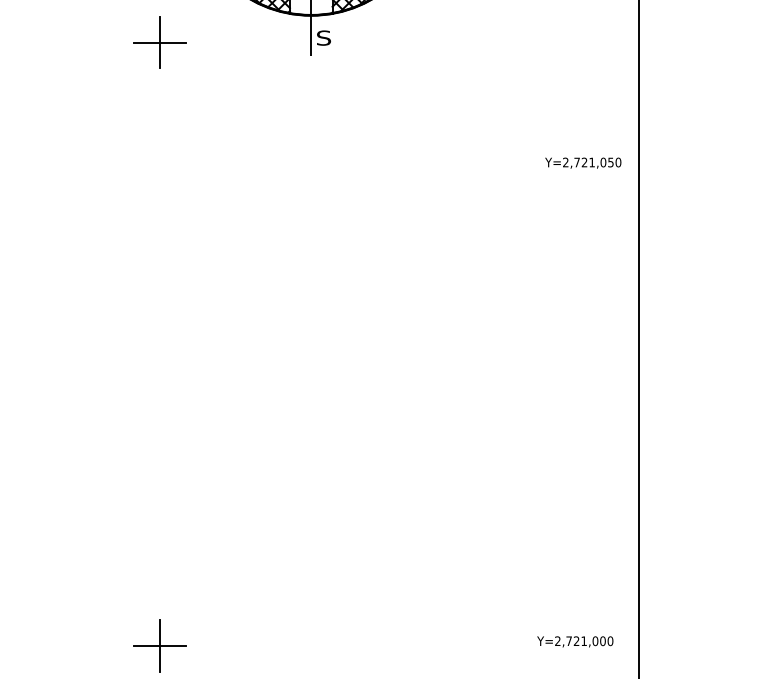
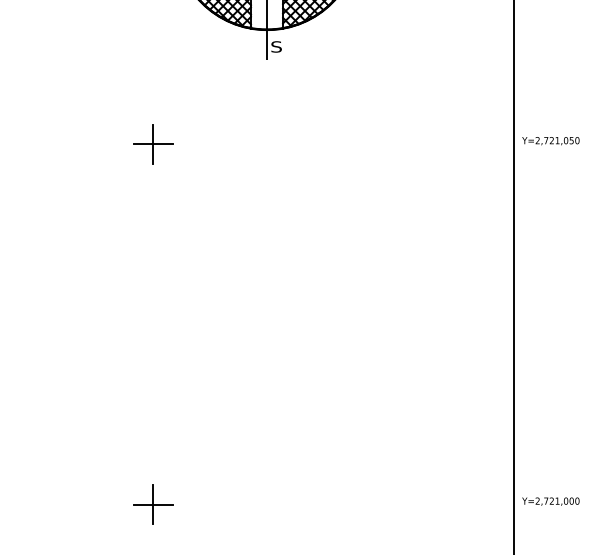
part: (160, 42) -> (153, 144), moved
text: (582, 163) -> (550, 141), moved
text: (574, 641) -> (550, 501), moved

